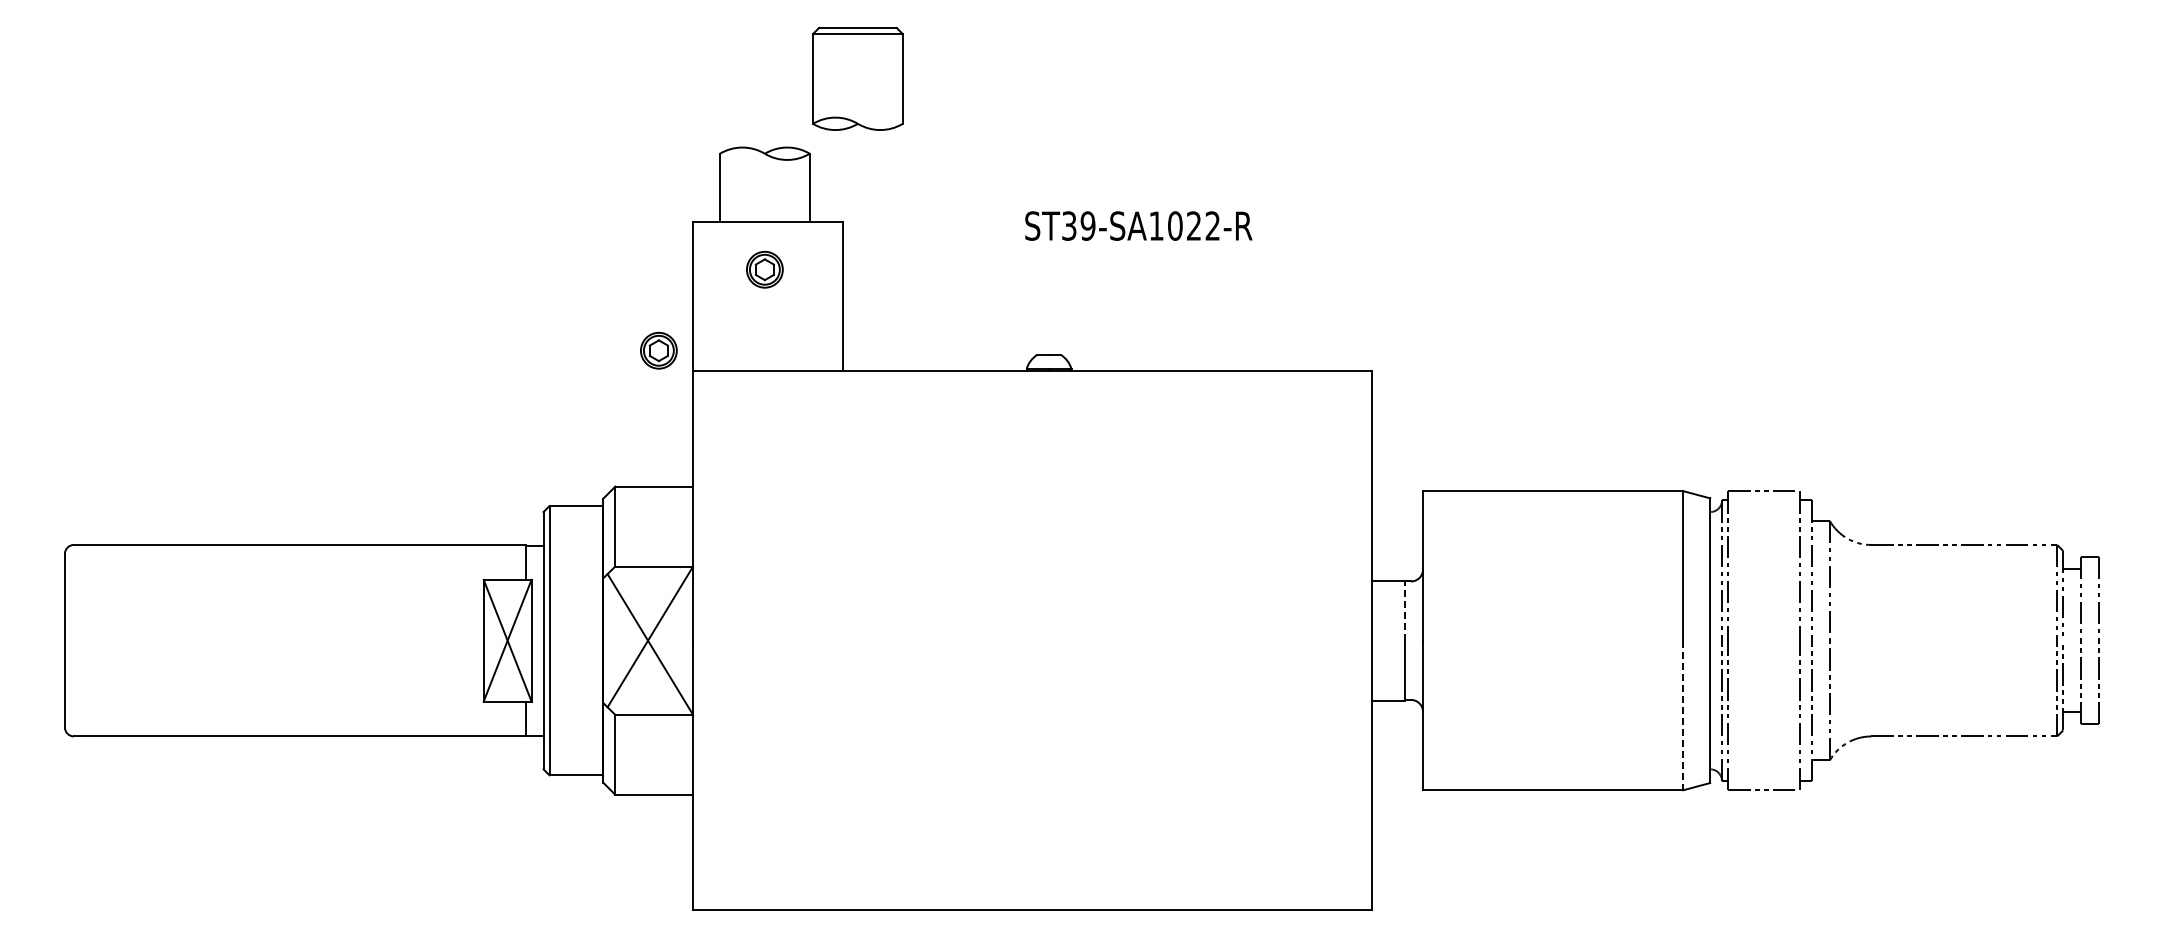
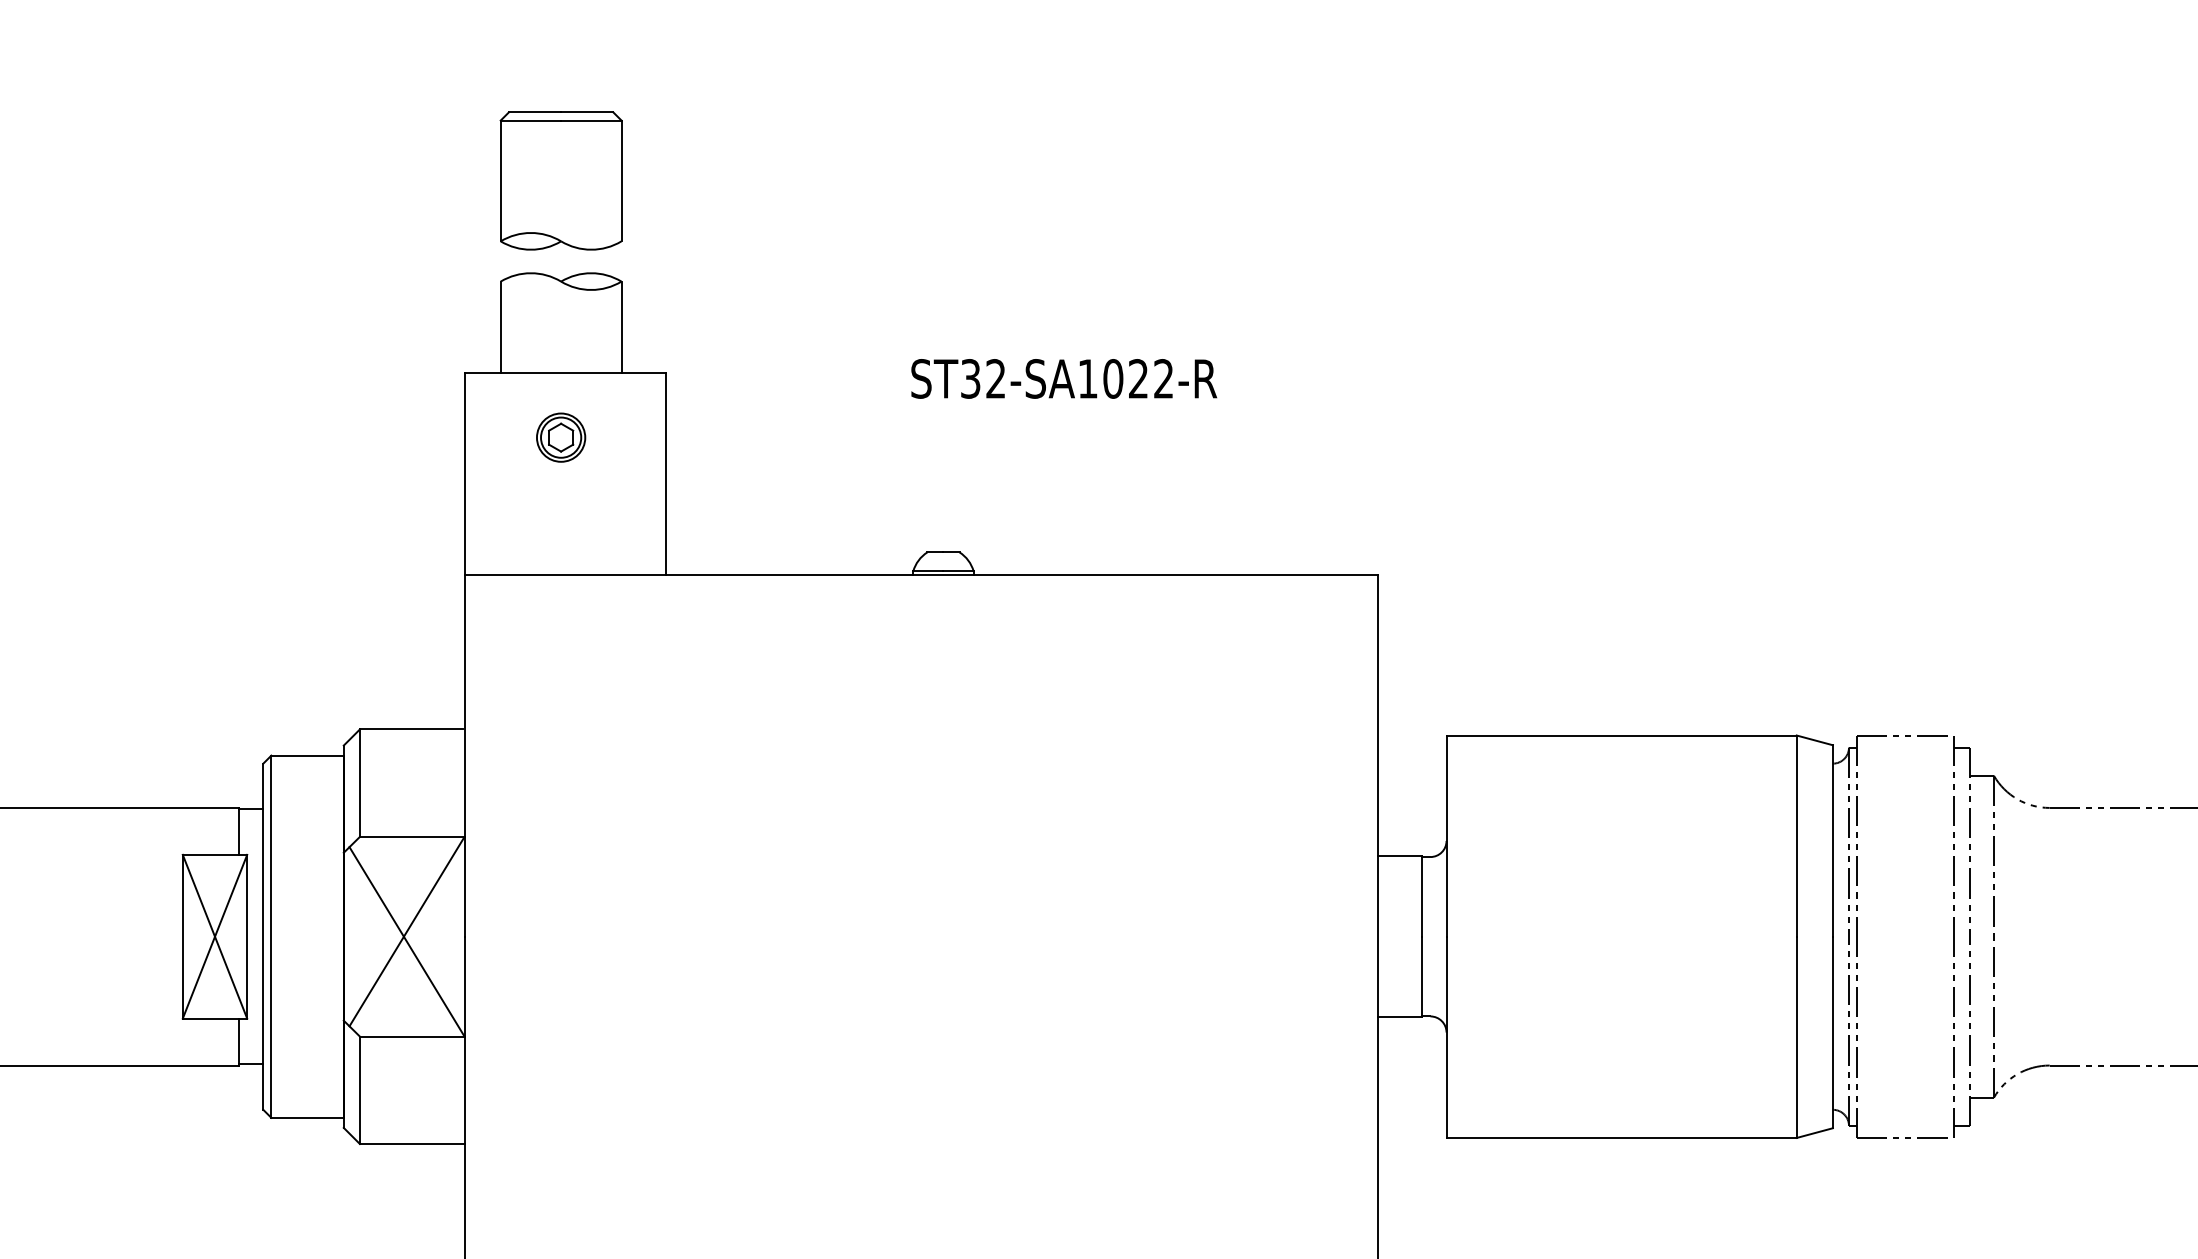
part: (857, 78) -> (560, 180), moved
text: (1087, 225) -> (995, 378), ST39-SA1022-R -> ST32-SA1022-R
part: (658, 350) -> (417, 546), removed
line: (1405, 610) -> (1422, 896), dashed -> solid
line: (1683, 715) -> (1797, 1037), dashed -> solid

